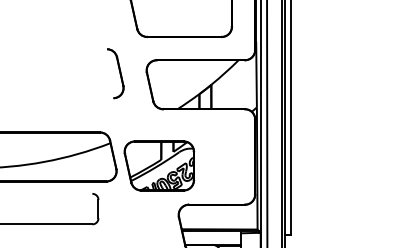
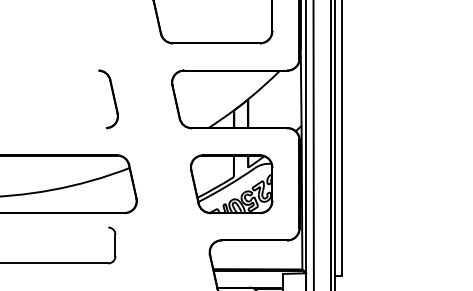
part: (115, 73) -> (108, 99), moved
part: (159, 165) -> (231, 183), moved

